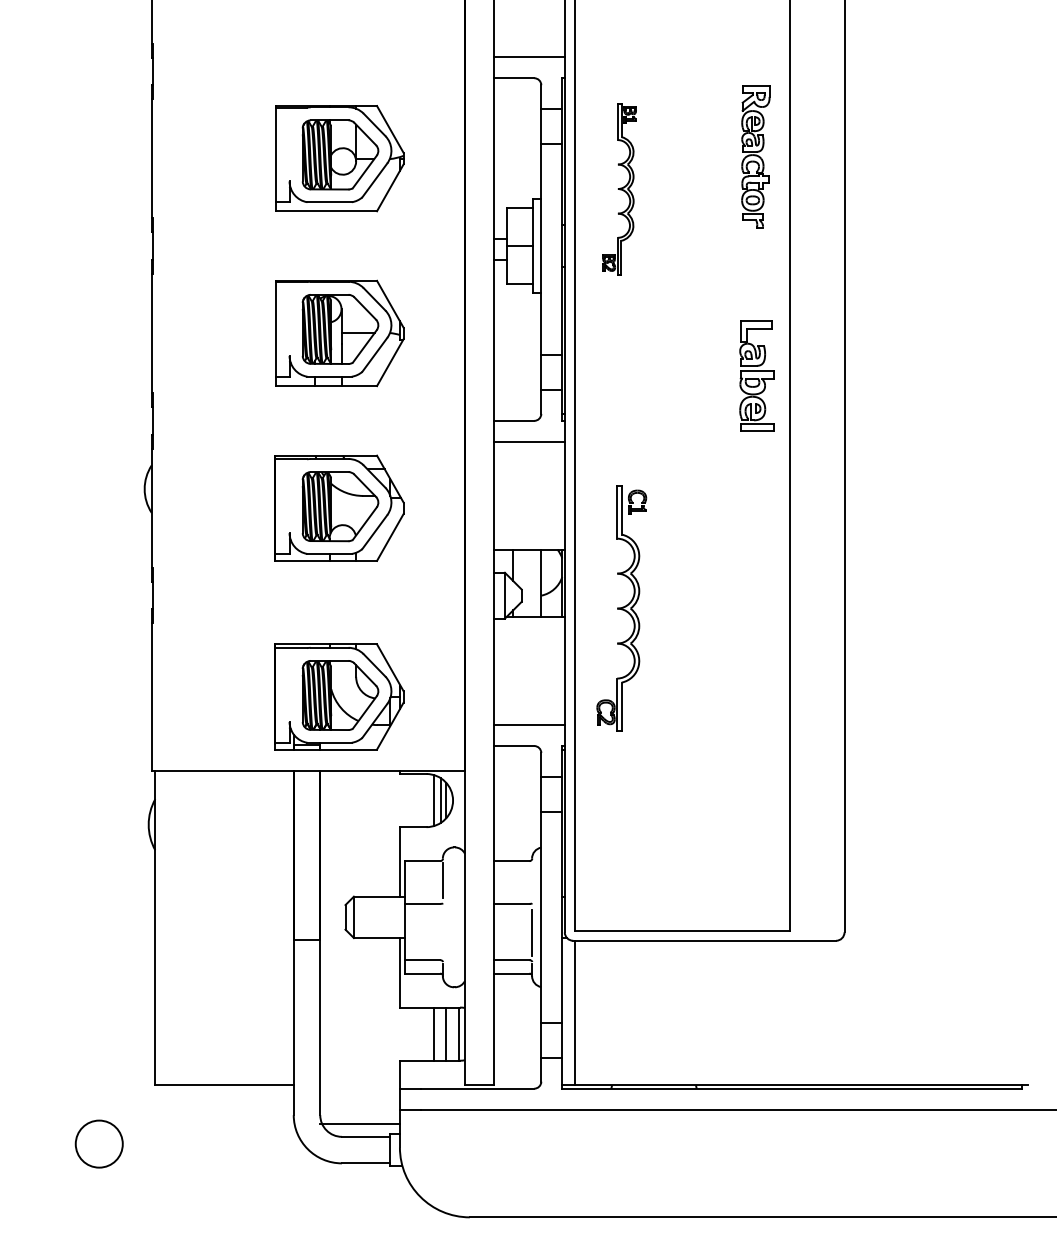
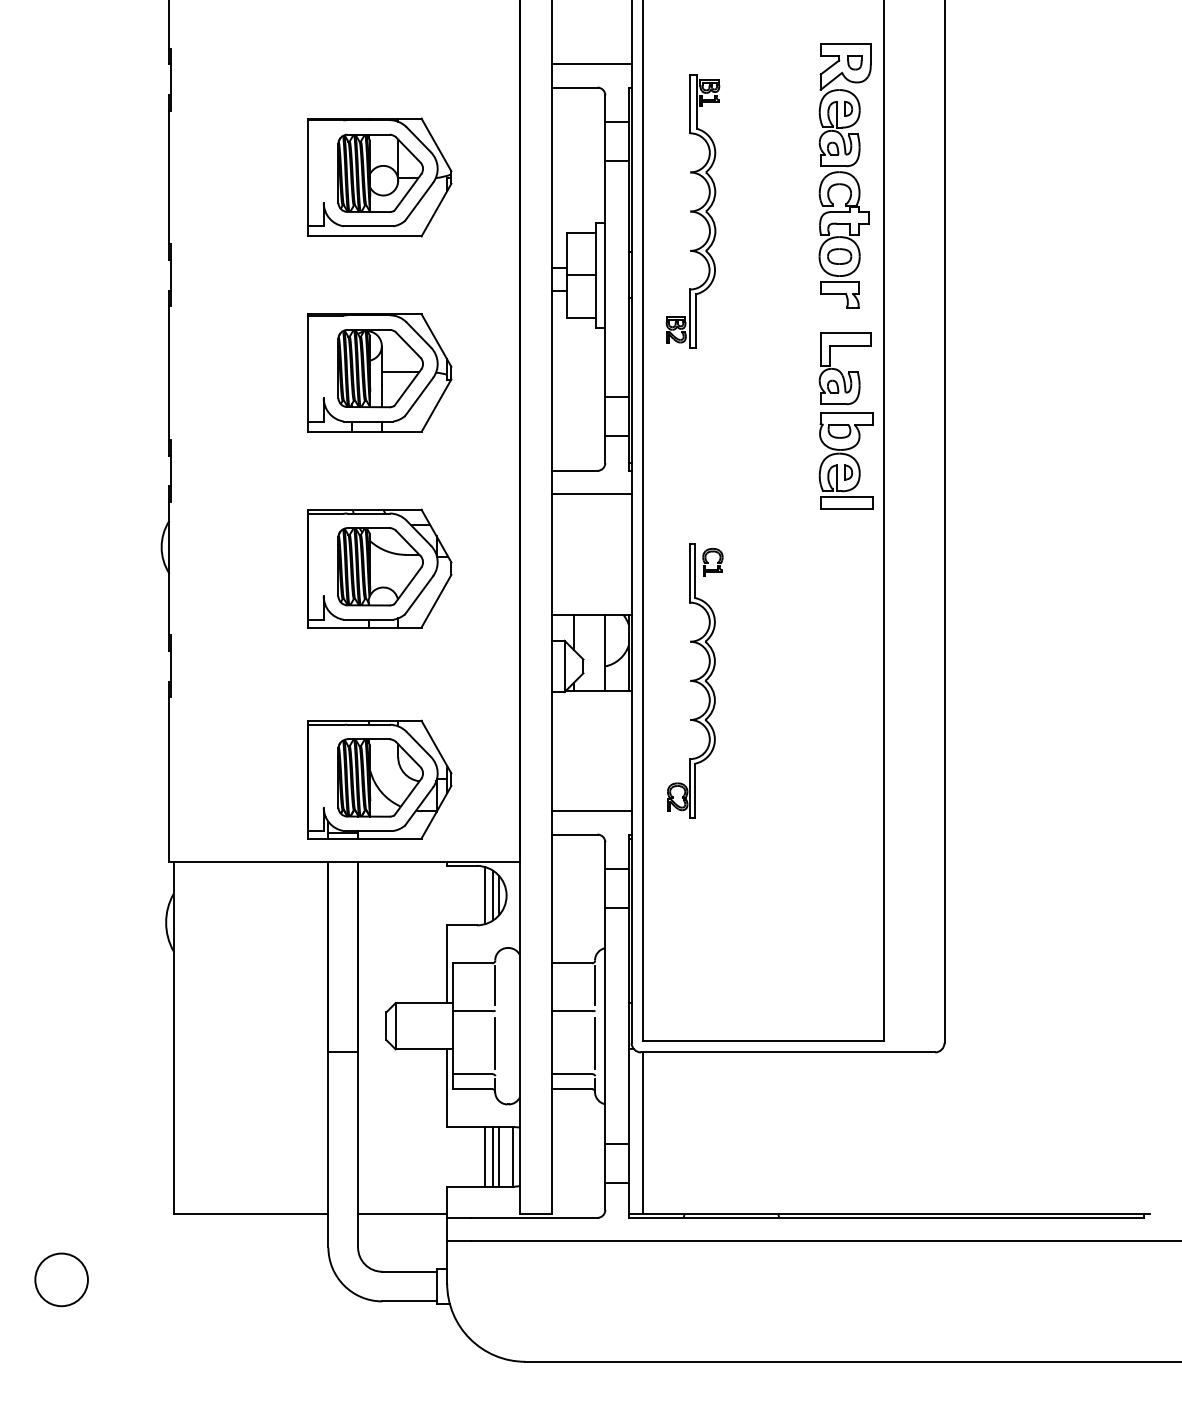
part: (755, 156) -> (844, 175), size x1.67
part: (619, 188) -> (692, 210), size x1.43
part: (756, 376) -> (846, 421), size x1.43
line: (532, 880) -> (595, 985), added
line: (442, 932) -> (494, 1043), added
line: (441, 1033) -> (493, 1156), added
line: (359, 1124) -> (401, 1214), moved
circle: (98, 1143) -> (60, 1279), moved

